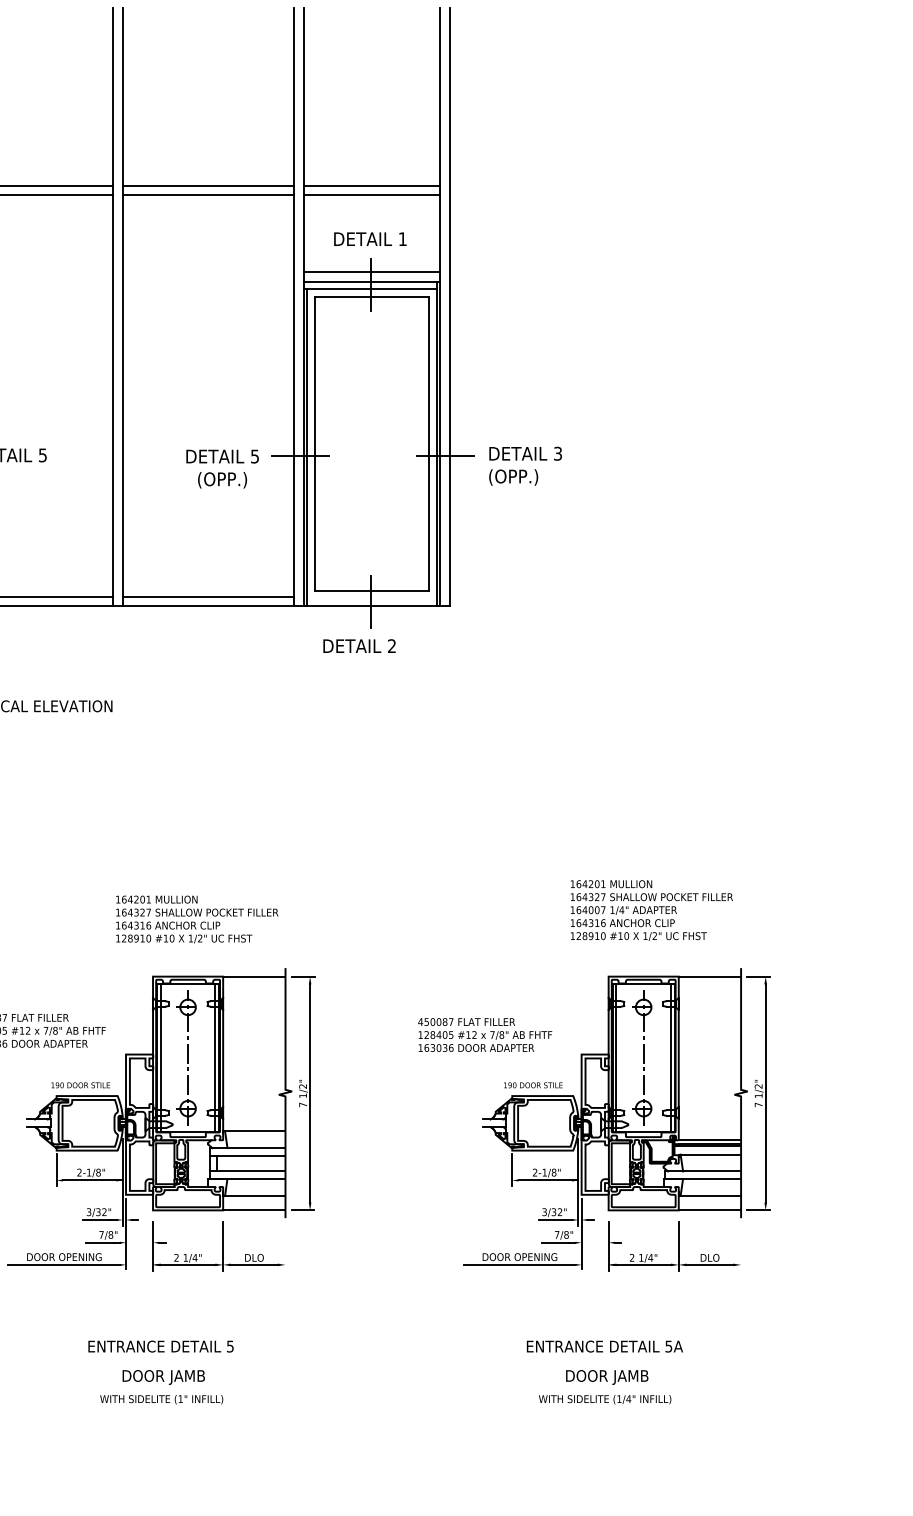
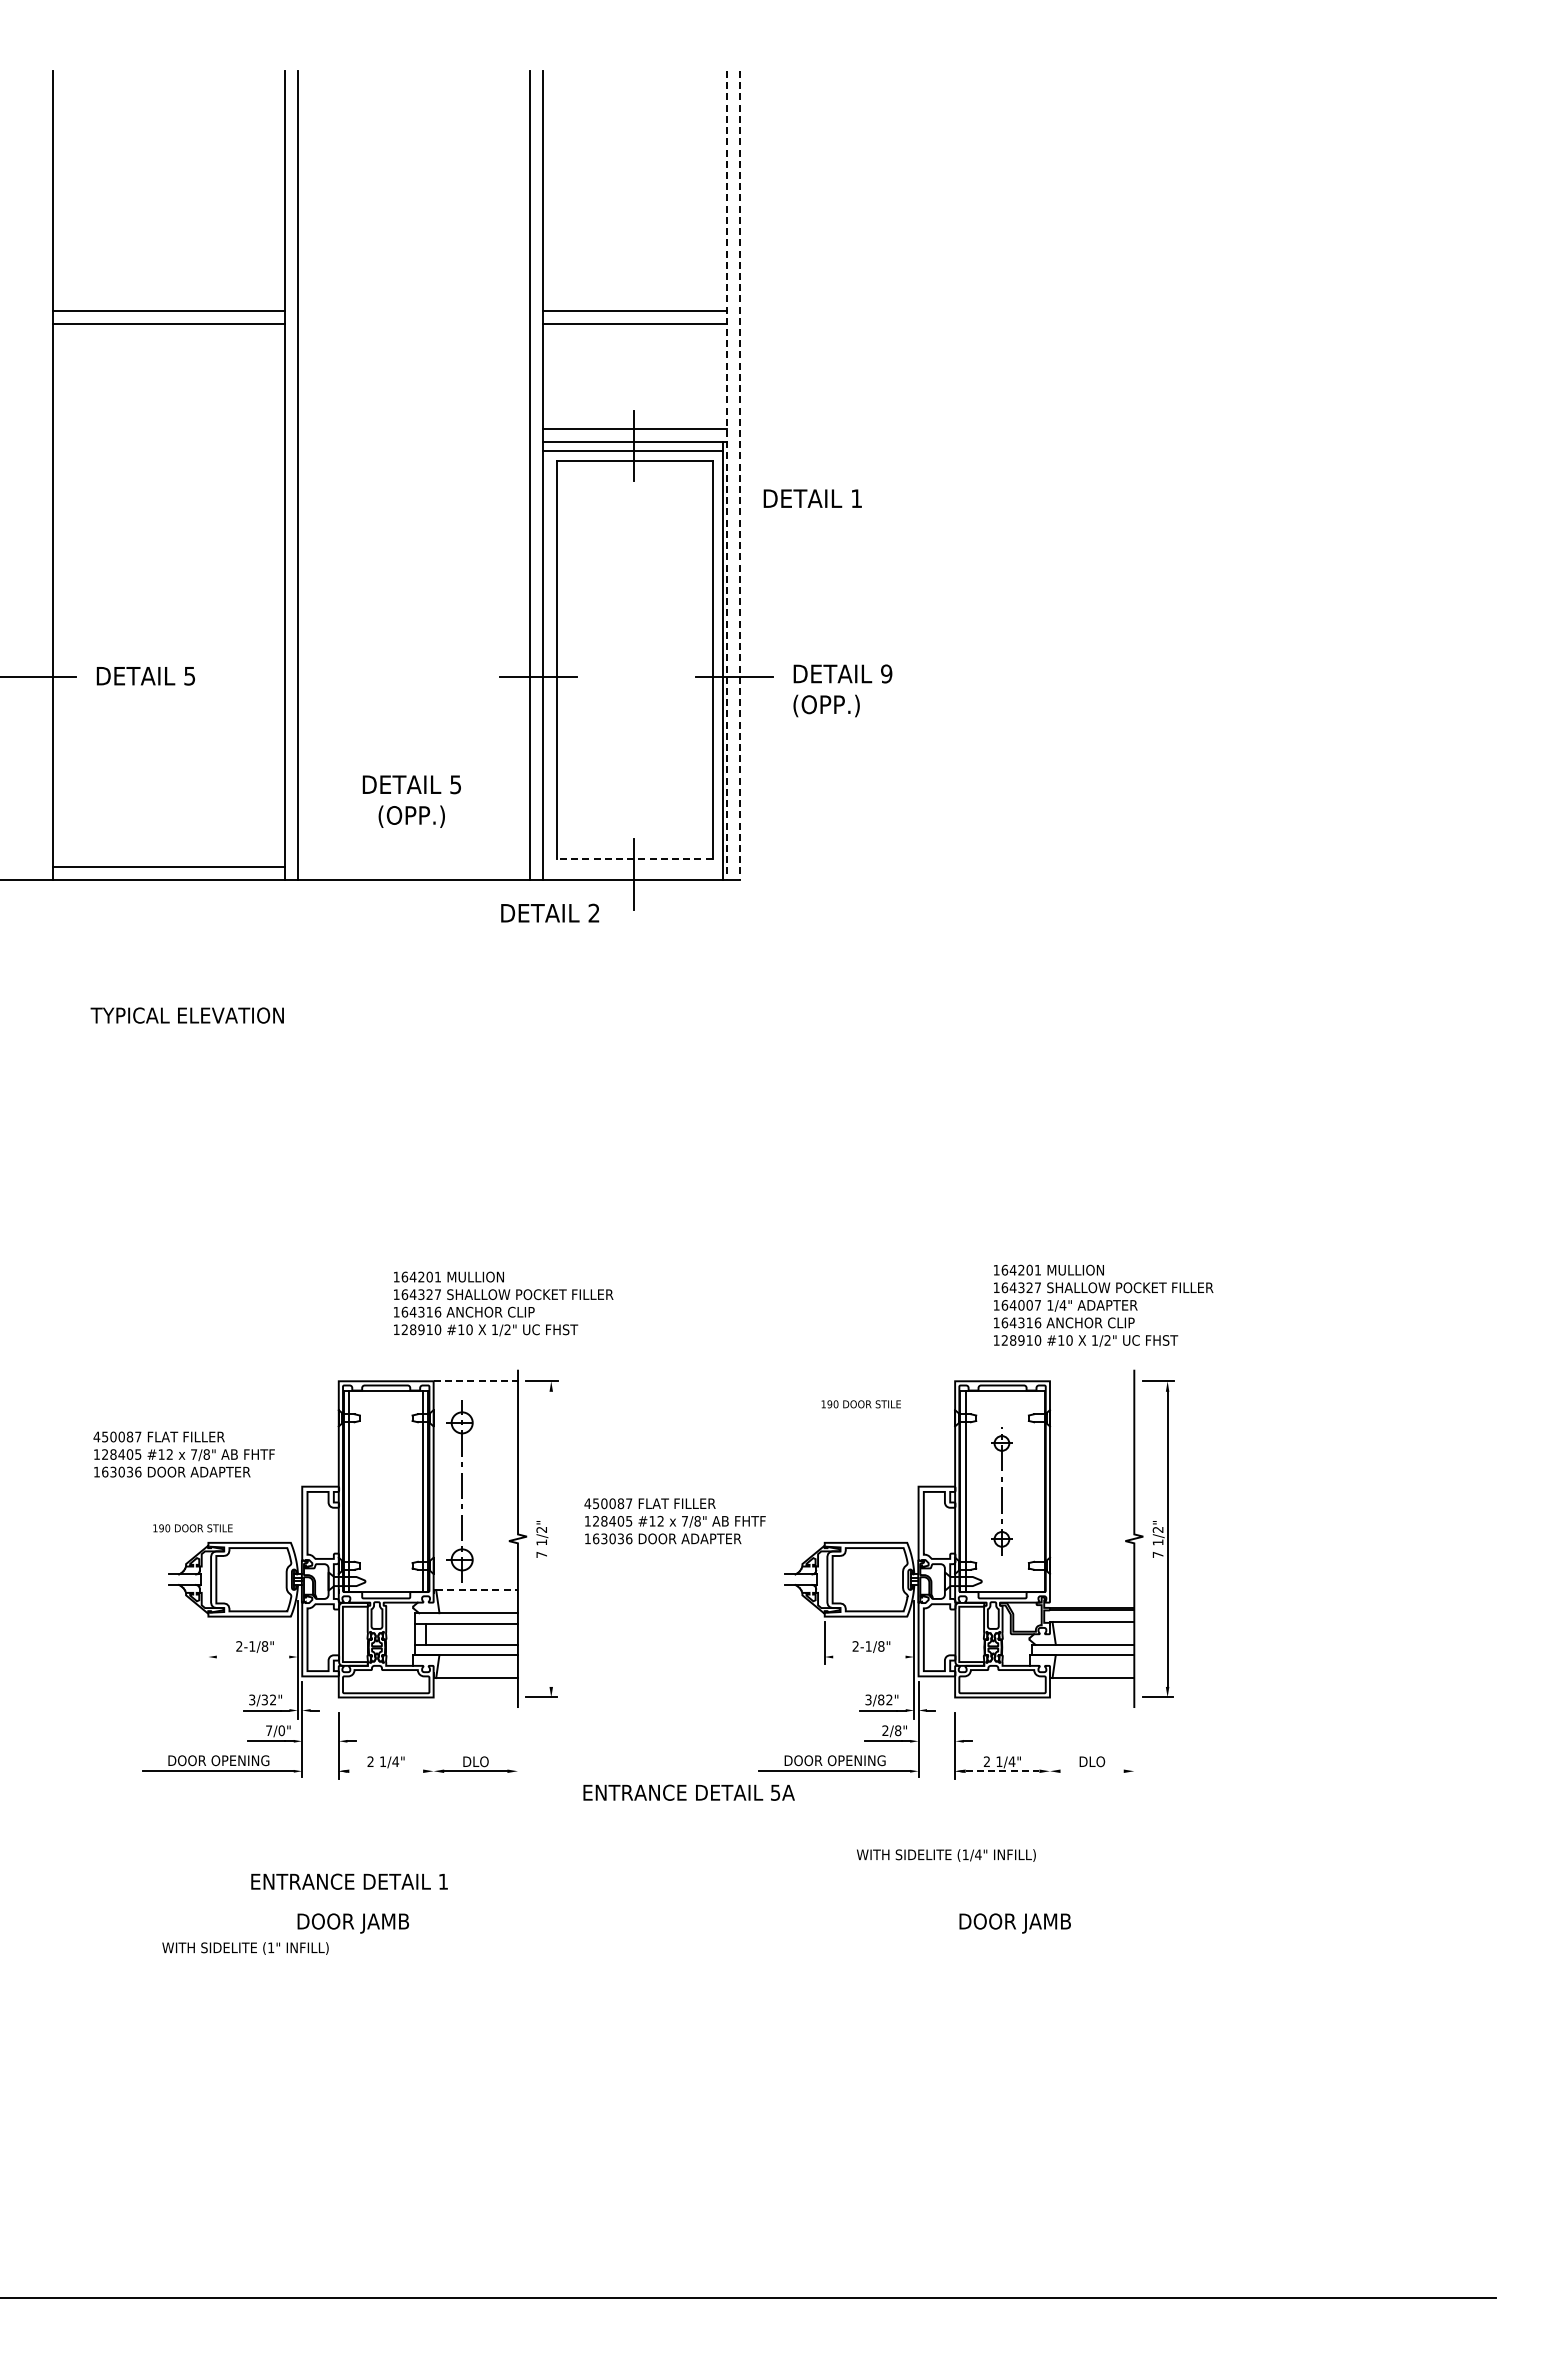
line: (208, 185) -> (413, 311), removed
line: (208, 195) -> (413, 324), removed
text: (370, 239) -> (812, 498), moved
line: (440, 307) -> (727, 475), solid -> dashed
line: (449, 307) -> (740, 475), solid -> dashed
line: (306, 447) -> (546, 665), removed
text: (557, 453) -> (886, 673), 3 -> 9
text: (222, 468) -> (411, 801), moved
line: (371, 590) -> (634, 859), solid -> dashed
line: (208, 596) -> (413, 867), removed
text: (359, 645) -> (550, 912), moved
text: (651, 910) -> (1103, 1305), moved
text: (197, 919) -> (503, 1303), moved
line: (254, 976) -> (476, 1381), solid -> dashed
line: (709, 976) -> (1091, 1381), removed
text: (484, 1035) -> (674, 1521), moved
part: (186, 1058) -> (459, 1491), moved
part: (642, 1058) -> (1000, 1491), size x0.7
line: (671, 1058) -> (1039, 1491), removed
text: (80, 1085) -> (192, 1528), moved
text: (532, 1085) -> (860, 1404), moved
line: (310, 1092) -> (551, 1538), removed
line: (255, 1131) -> (477, 1590), solid -> dashed
line: (709, 1140) -> (1091, 1602), removed
line: (56, 1169) -> (208, 1642), removed
line: (92, 1180) -> (256, 1657), removed
line: (548, 1180) -> (873, 1657), removed
line: (254, 1210) -> (475, 1697), removed
line: (709, 1210) -> (1091, 1697), removed
text: (554, 1211) -> (881, 1699), 3/32" -> 3/82"
text: (110, 1234) -> (281, 1730), 7/8" -> 7/0"
text: (557, 1234) -> (885, 1730), 7/8" -> 2/8"
line: (223, 1245) -> (433, 1745), removed
line: (678, 1245) -> (1049, 1745), removed
line: (188, 1265) -> (386, 1771), removed
line: (643, 1265) -> (1002, 1771), solid -> dashed
line: (709, 1265) -> (1091, 1771), removed
text: (229, 1346) -> (442, 1881), 5 -> 1
text: (604, 1346) -> (688, 1792), moved
text: (606, 1377) -> (1014, 1923), moved
text: (161, 1399) -> (245, 1948), moved
text: (605, 1399) -> (946, 1855), moved

